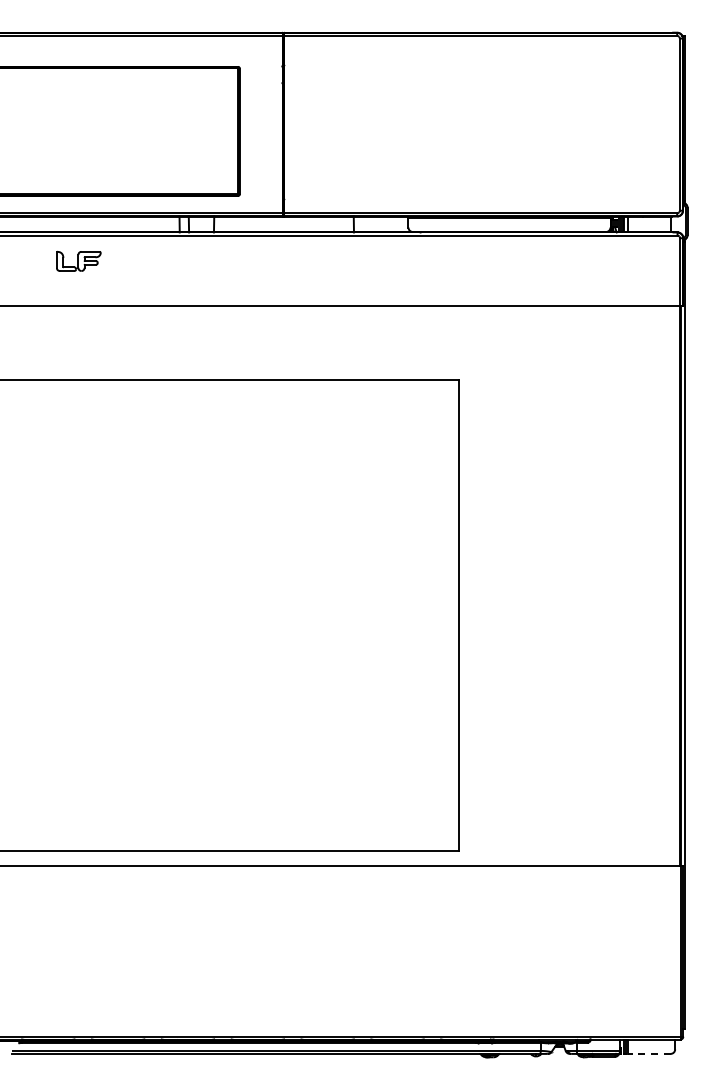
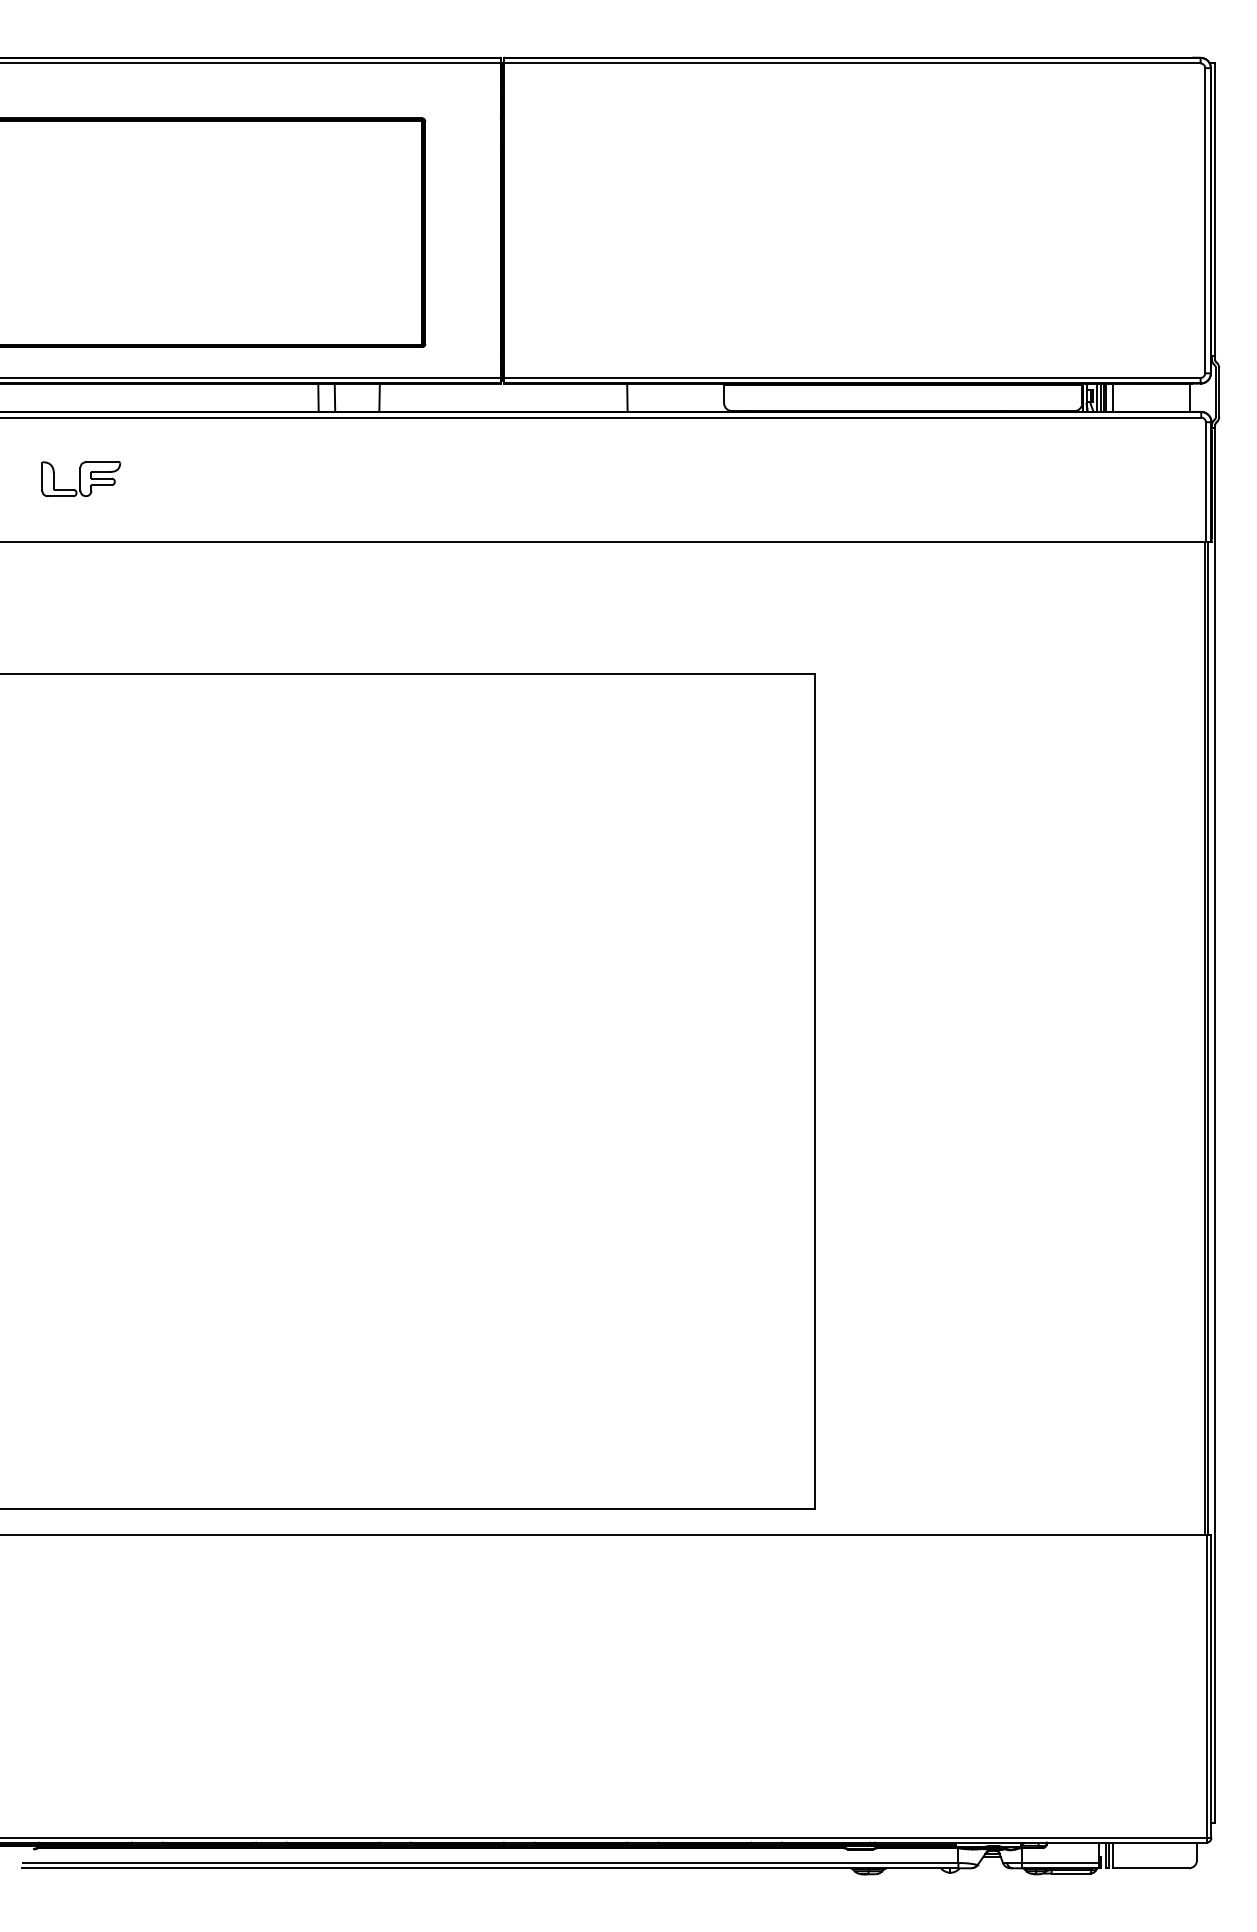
part: (78, 260) -> (80, 477), moved
line: (649, 1053) -> (1151, 1867), dashed -> solid

